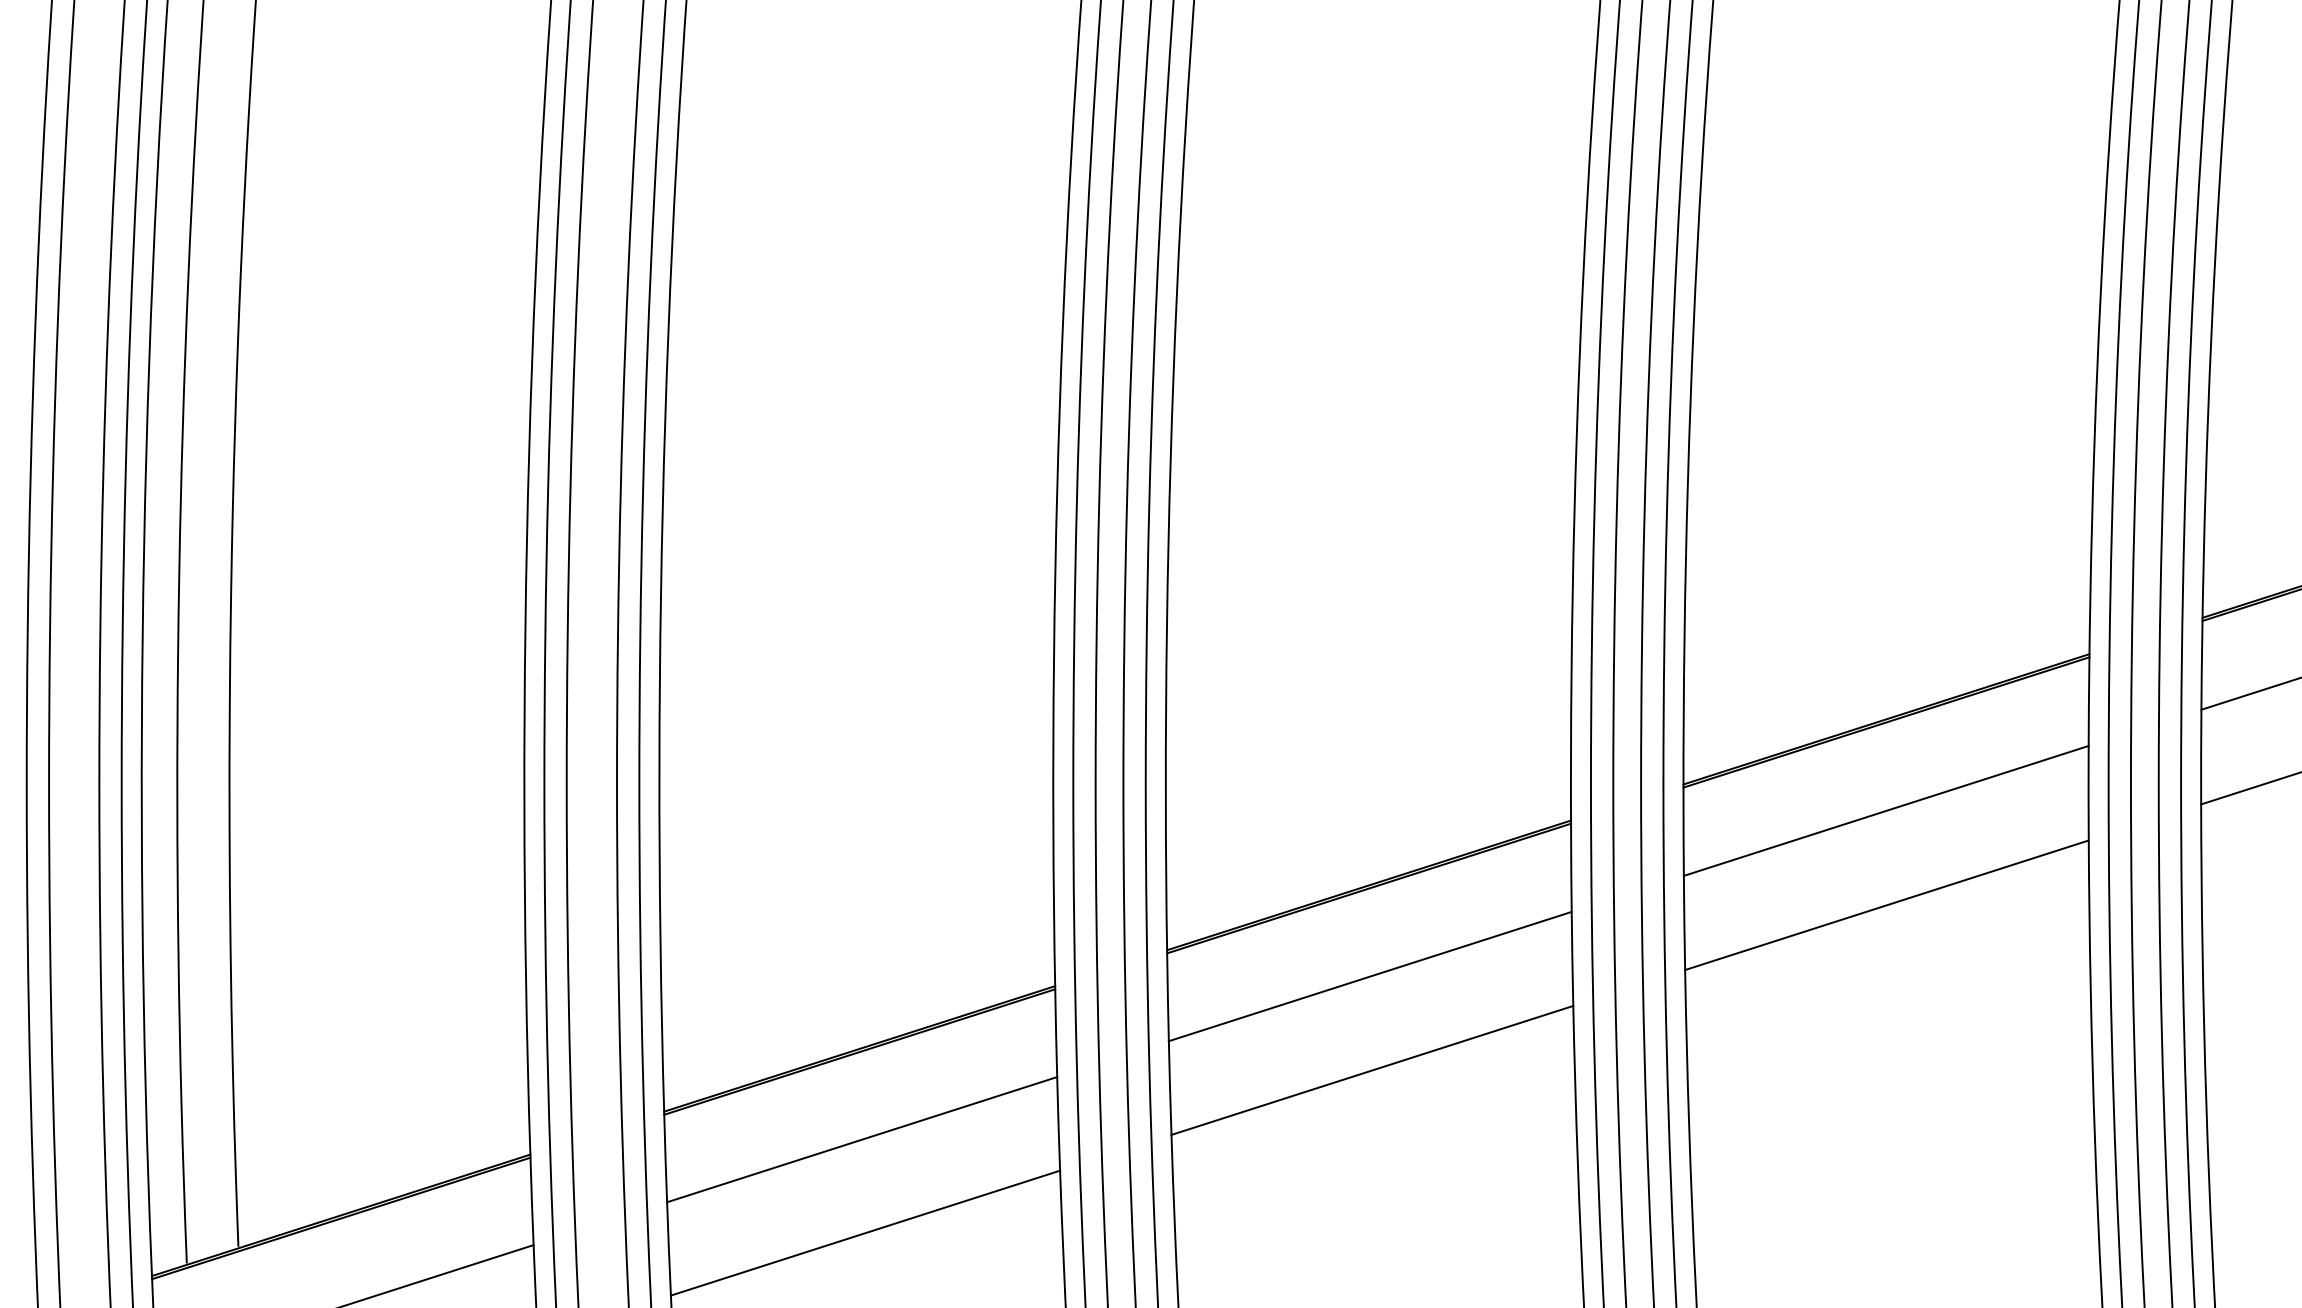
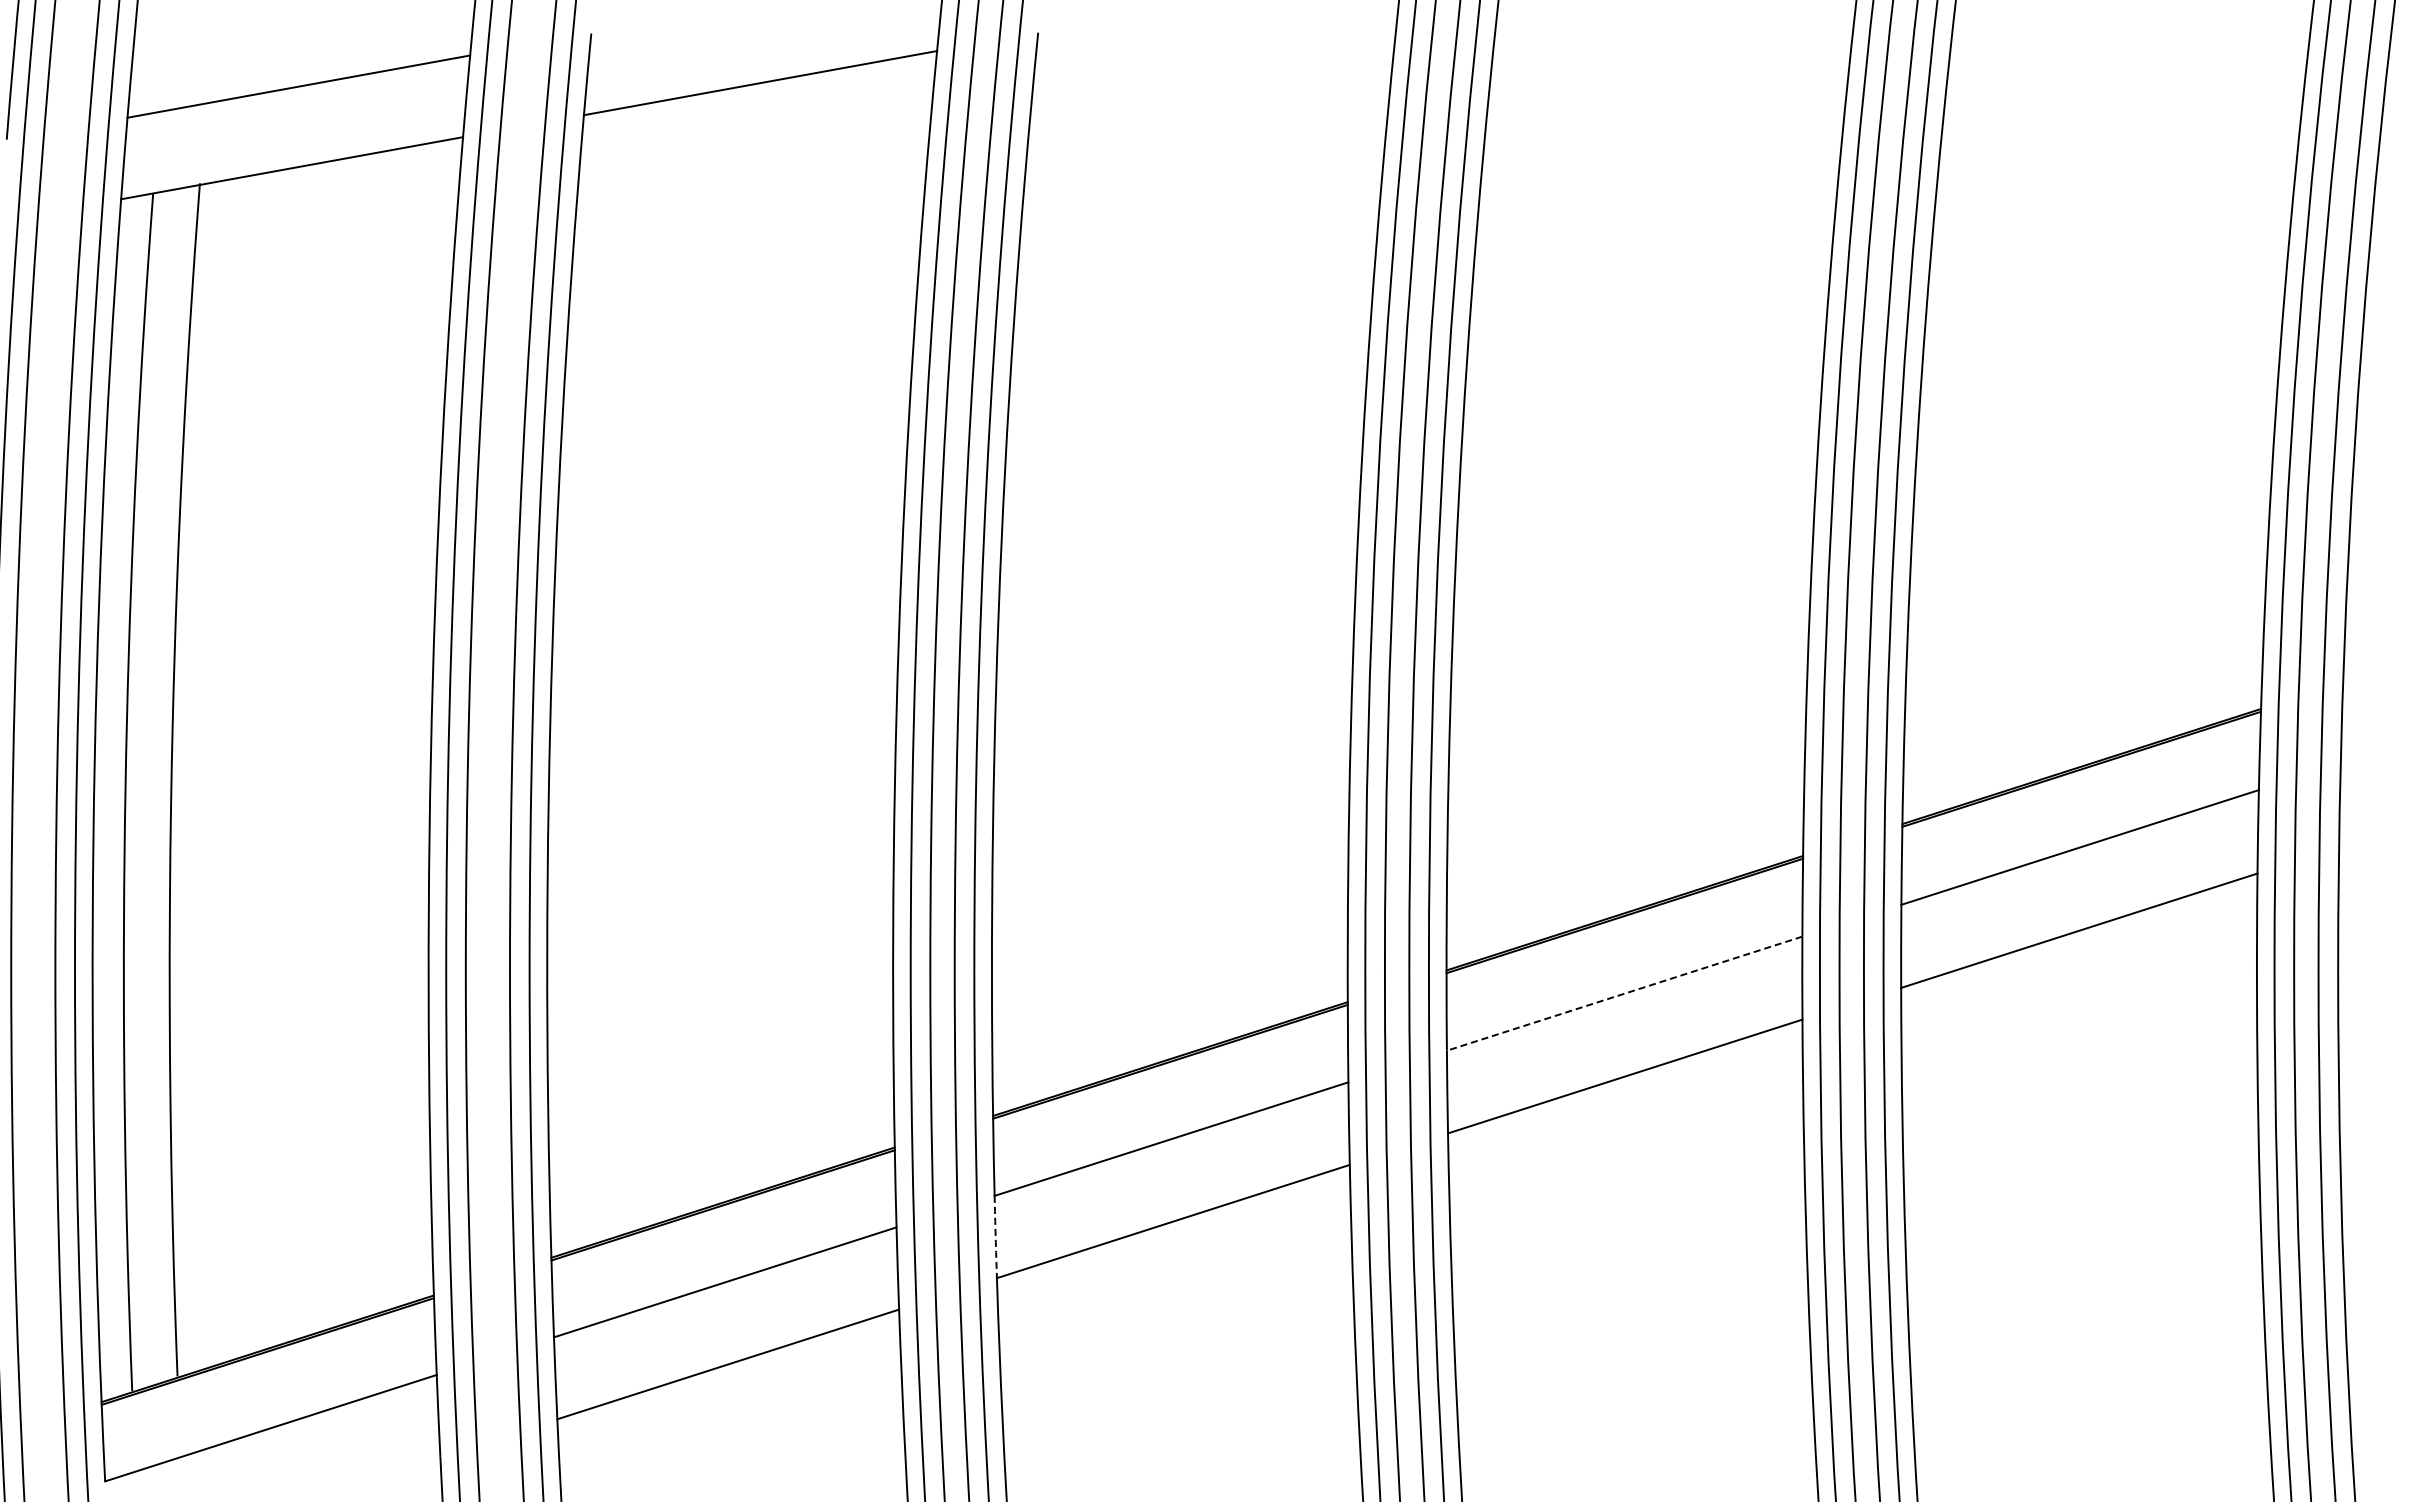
line: (1886, 810) -> (1624, 993), solid -> dashed
arc: (1169, 1088) -> (995, 1237), solid -> dashed

